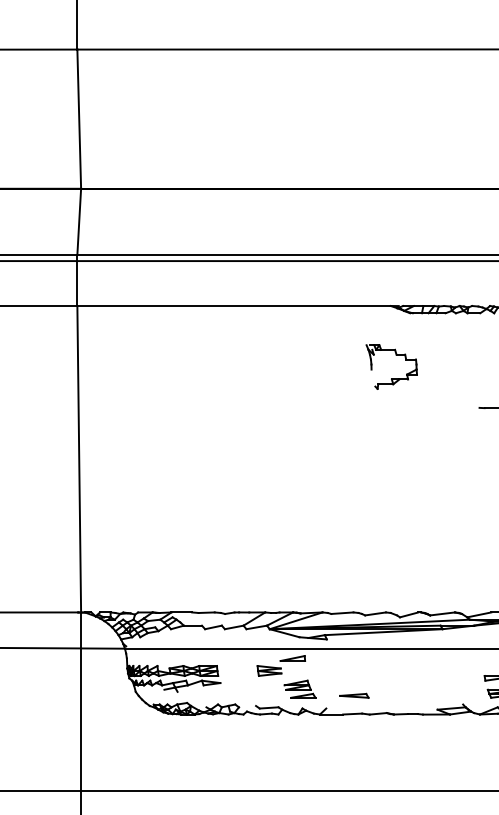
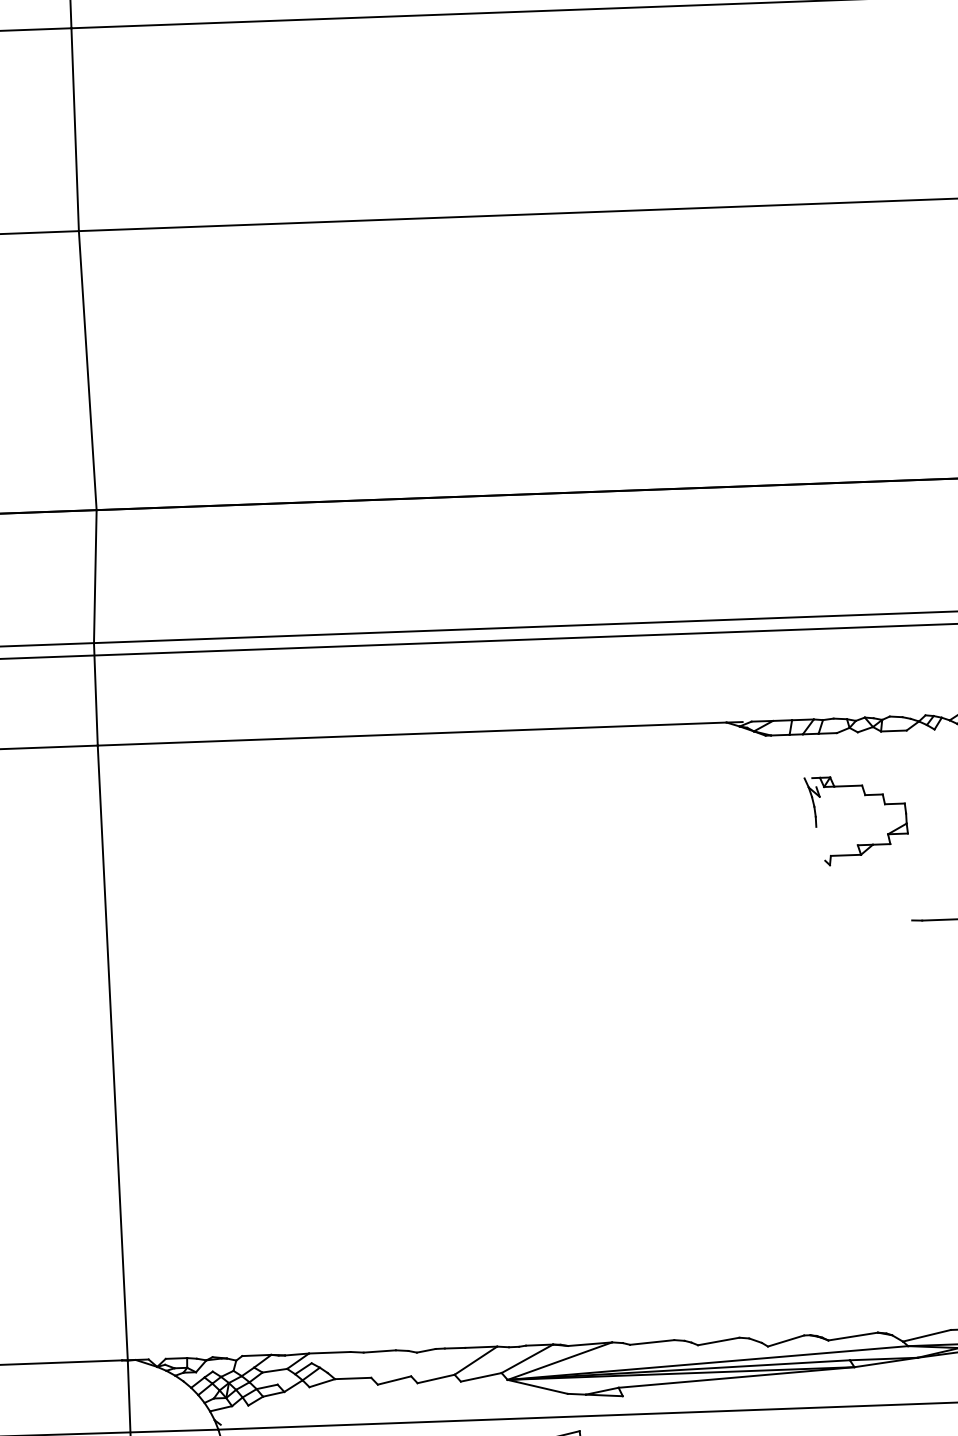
part: (395, 355) -> (863, 796), moved

